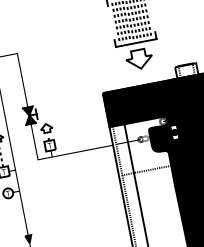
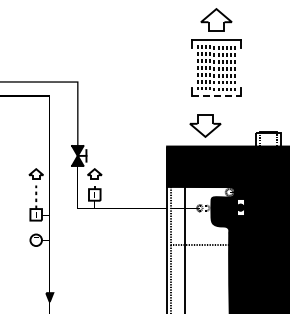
line: (136, 43) -> (216, 96), solid -> dashed
part: (139, 59) -> (205, 125), moved

